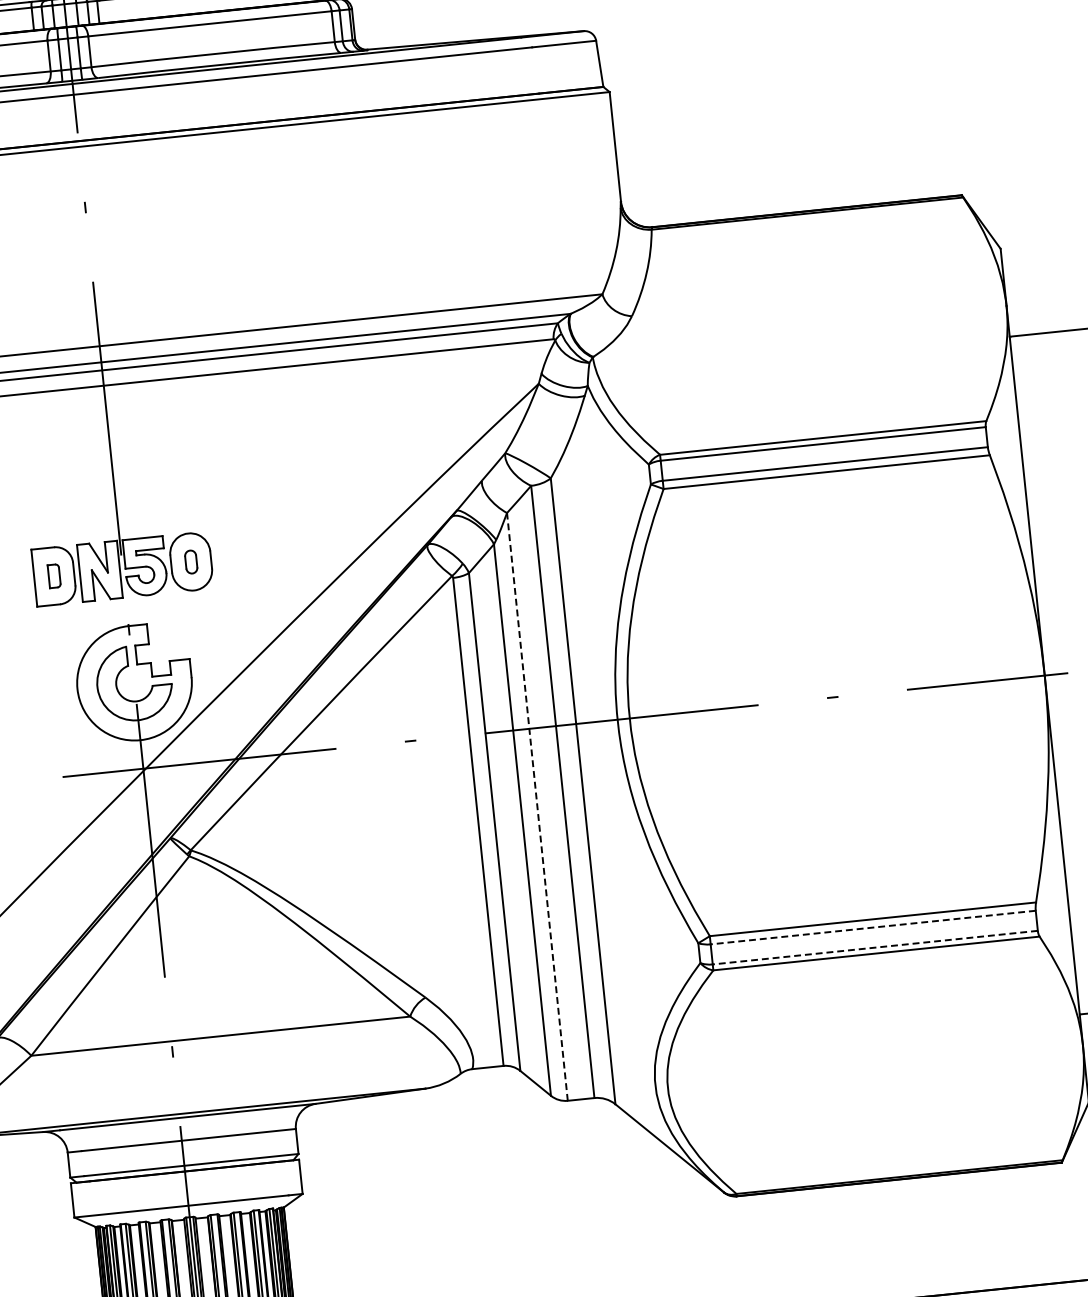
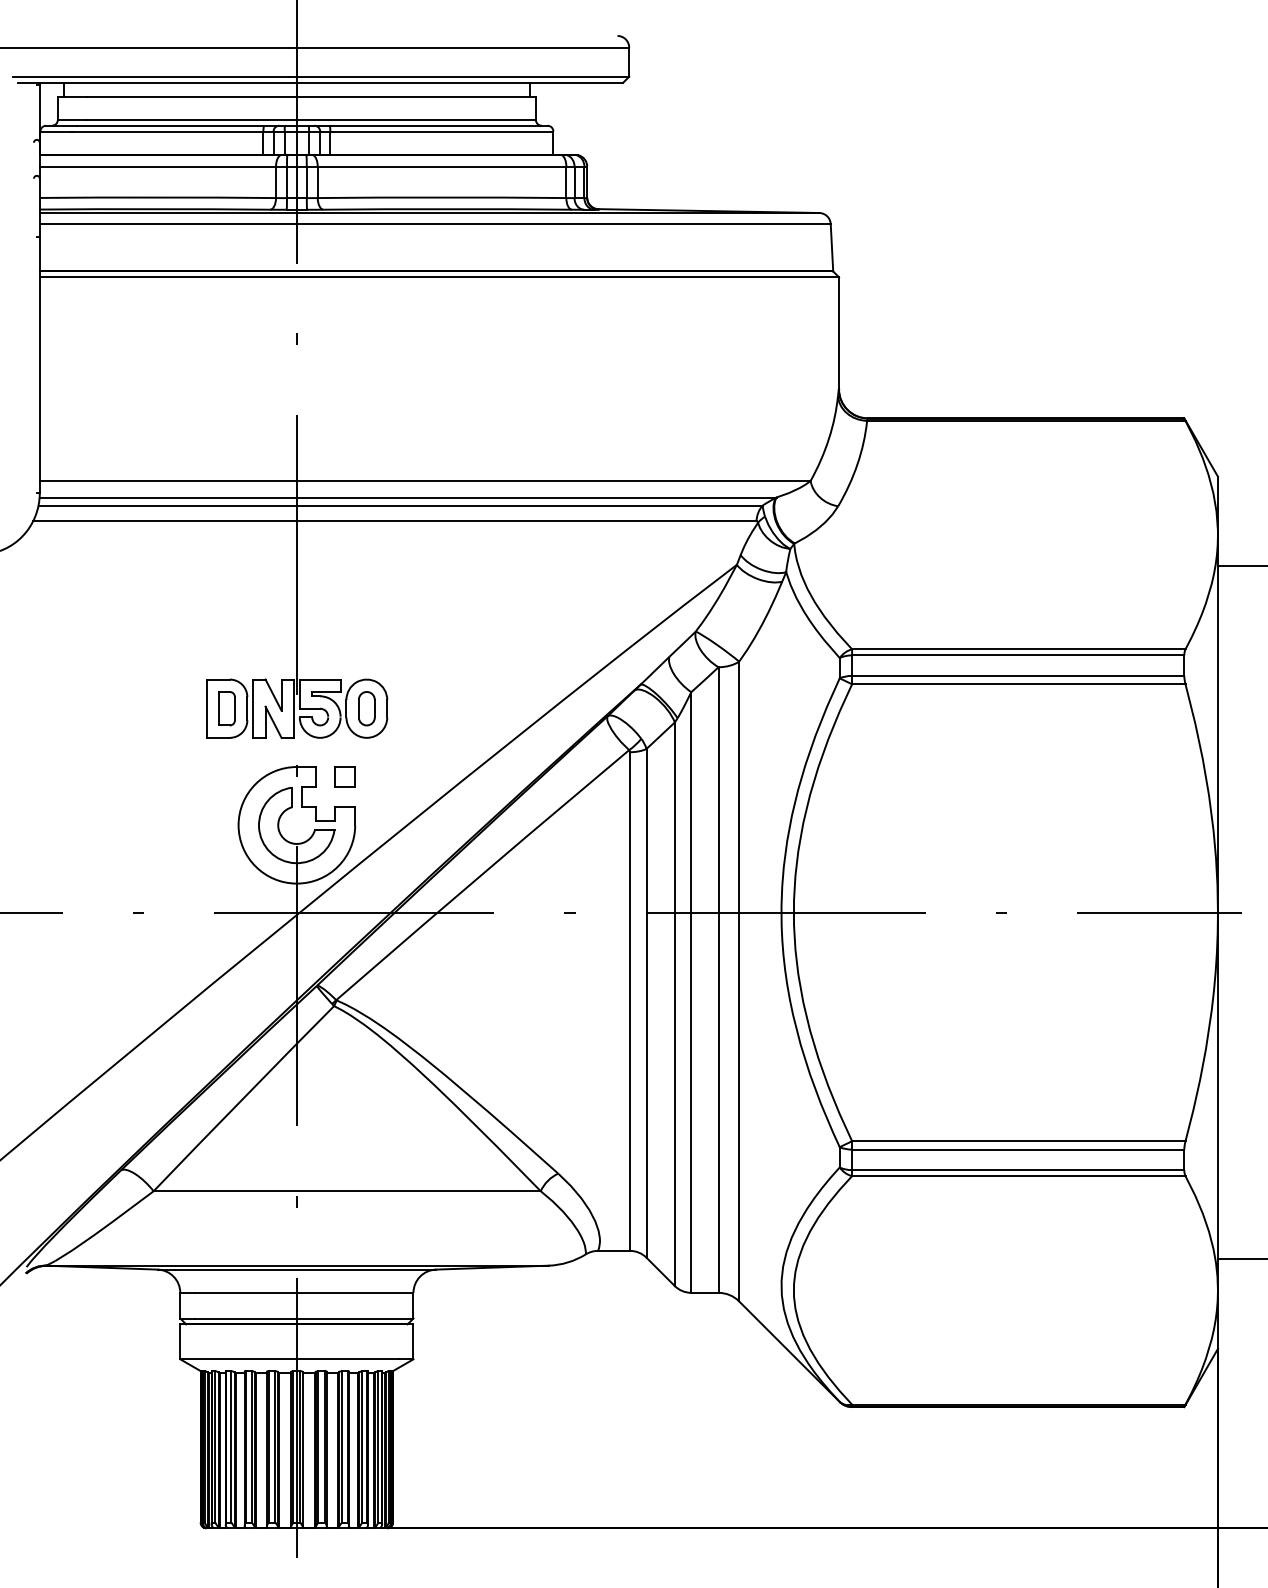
part: (190, 561) -> (366, 708), size x1.43
part: (53, 575) -> (226, 708), size x1.43
part: (176, 630) -> (344, 776), added
line: (537, 806) -> (691, 992), dashed -> solid
line: (872, 927) -> (1017, 1149), dashed -> solid
line: (874, 948) -> (1017, 1170), dashed -> solid

